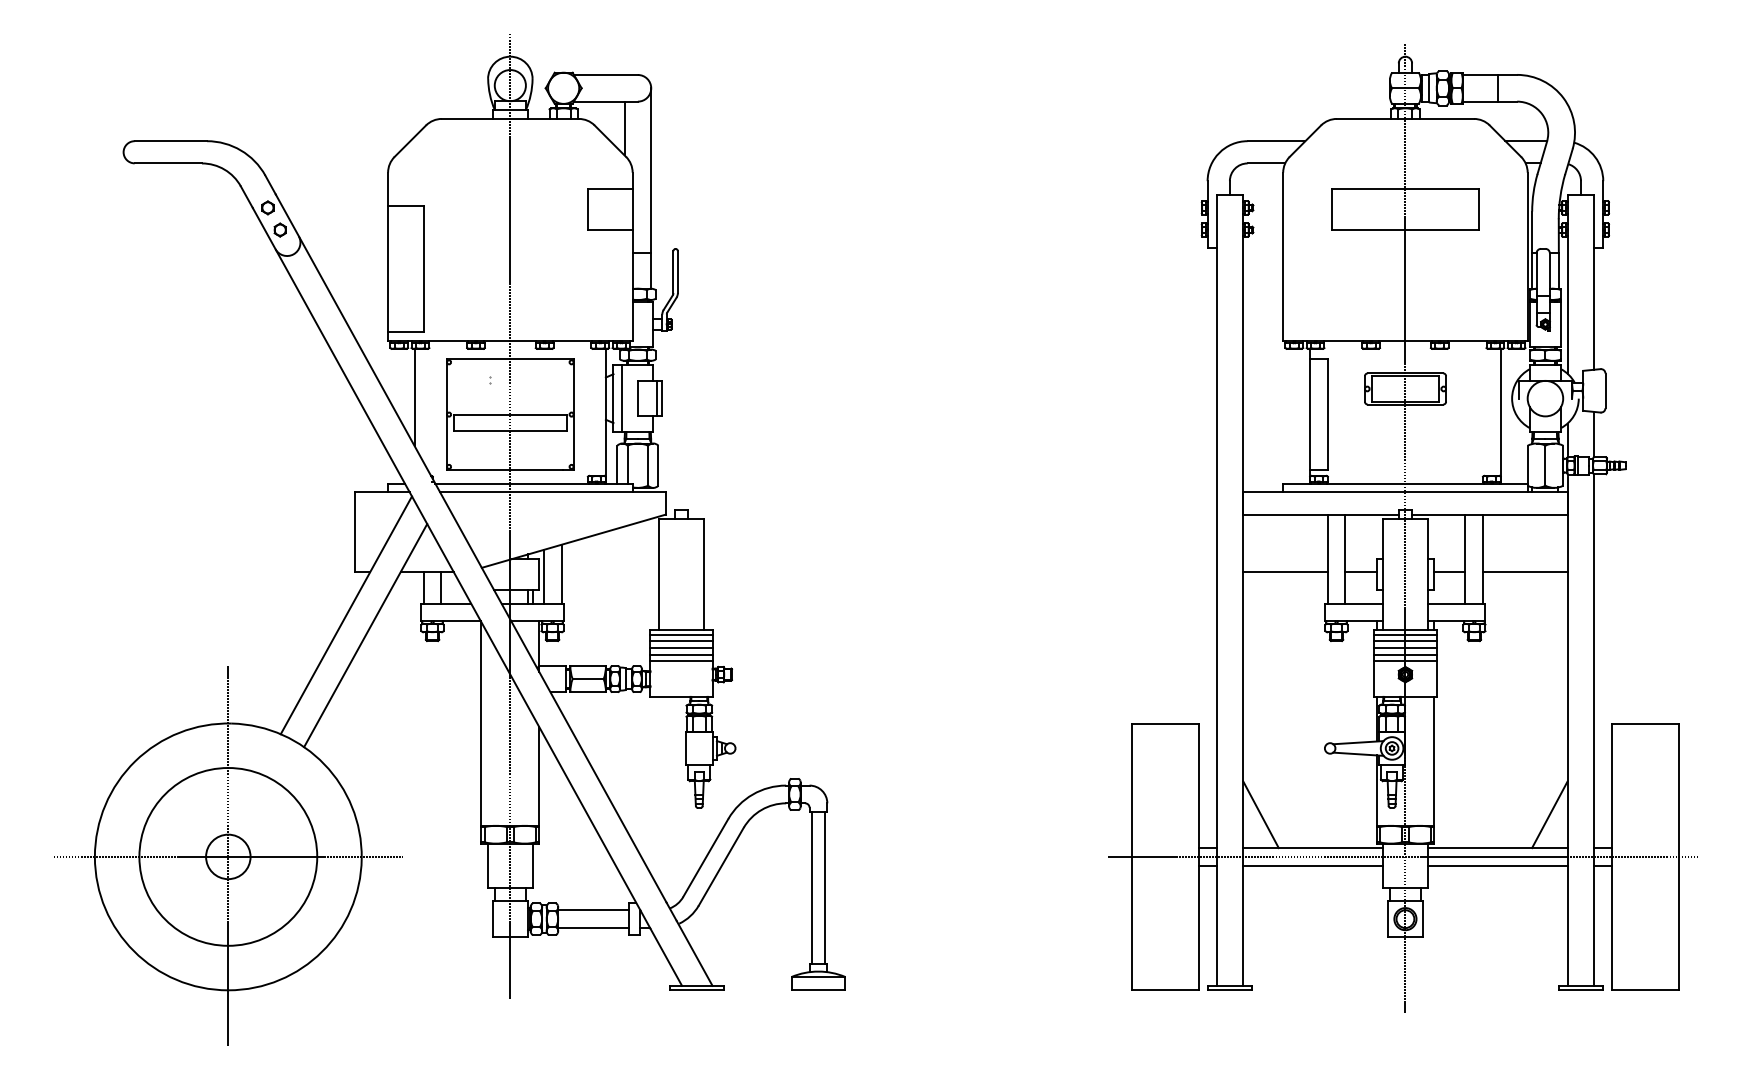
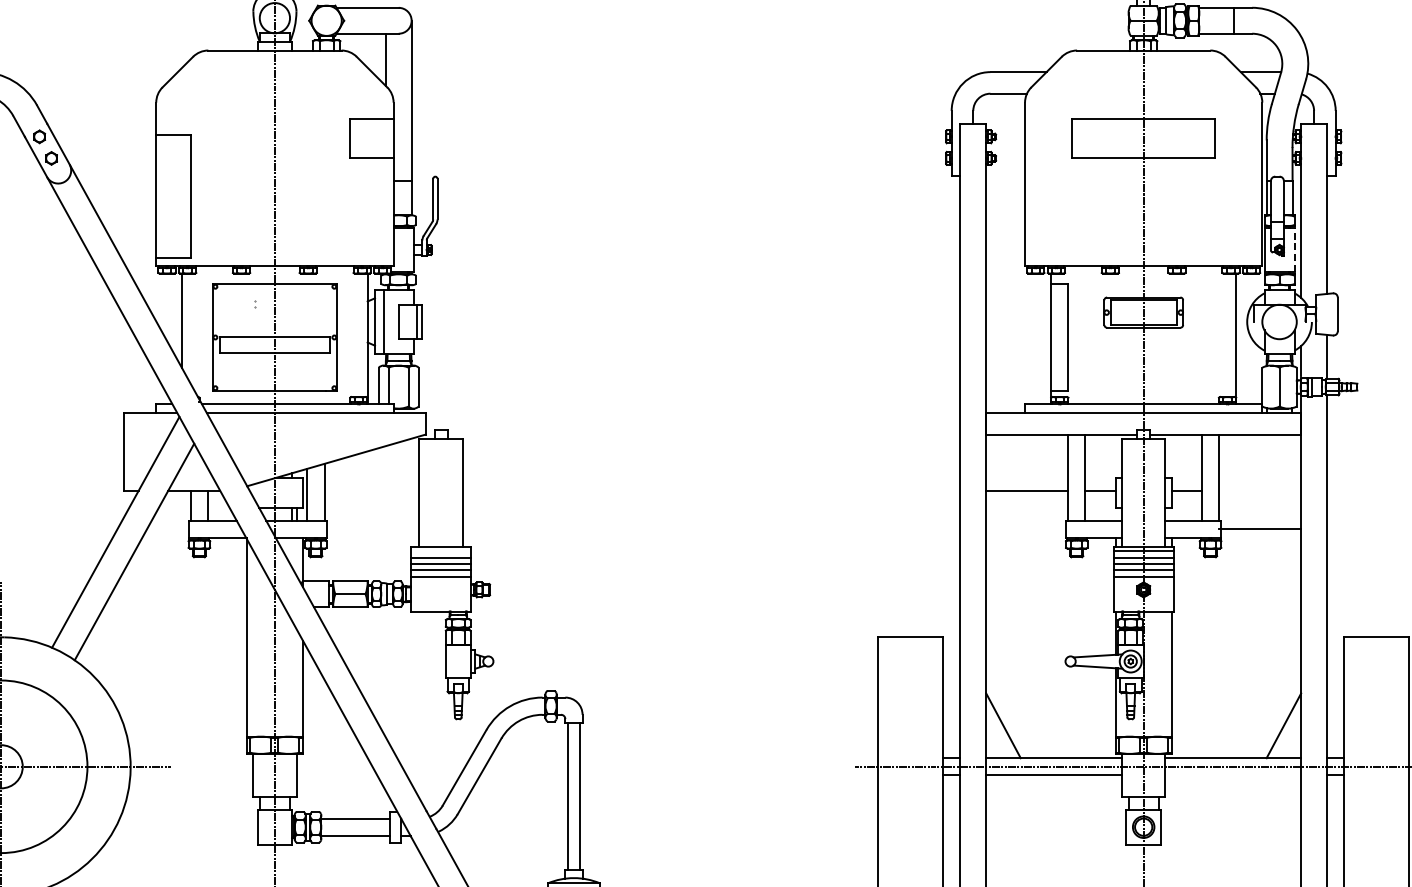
line: (1561, 323) -> (1295, 249), solid -> dashed
line: (1525, 572) -> (1260, 528), moved
line: (681, 634) -> (441, 550), removed
line: (1497, 865) -> (1233, 775), removed

